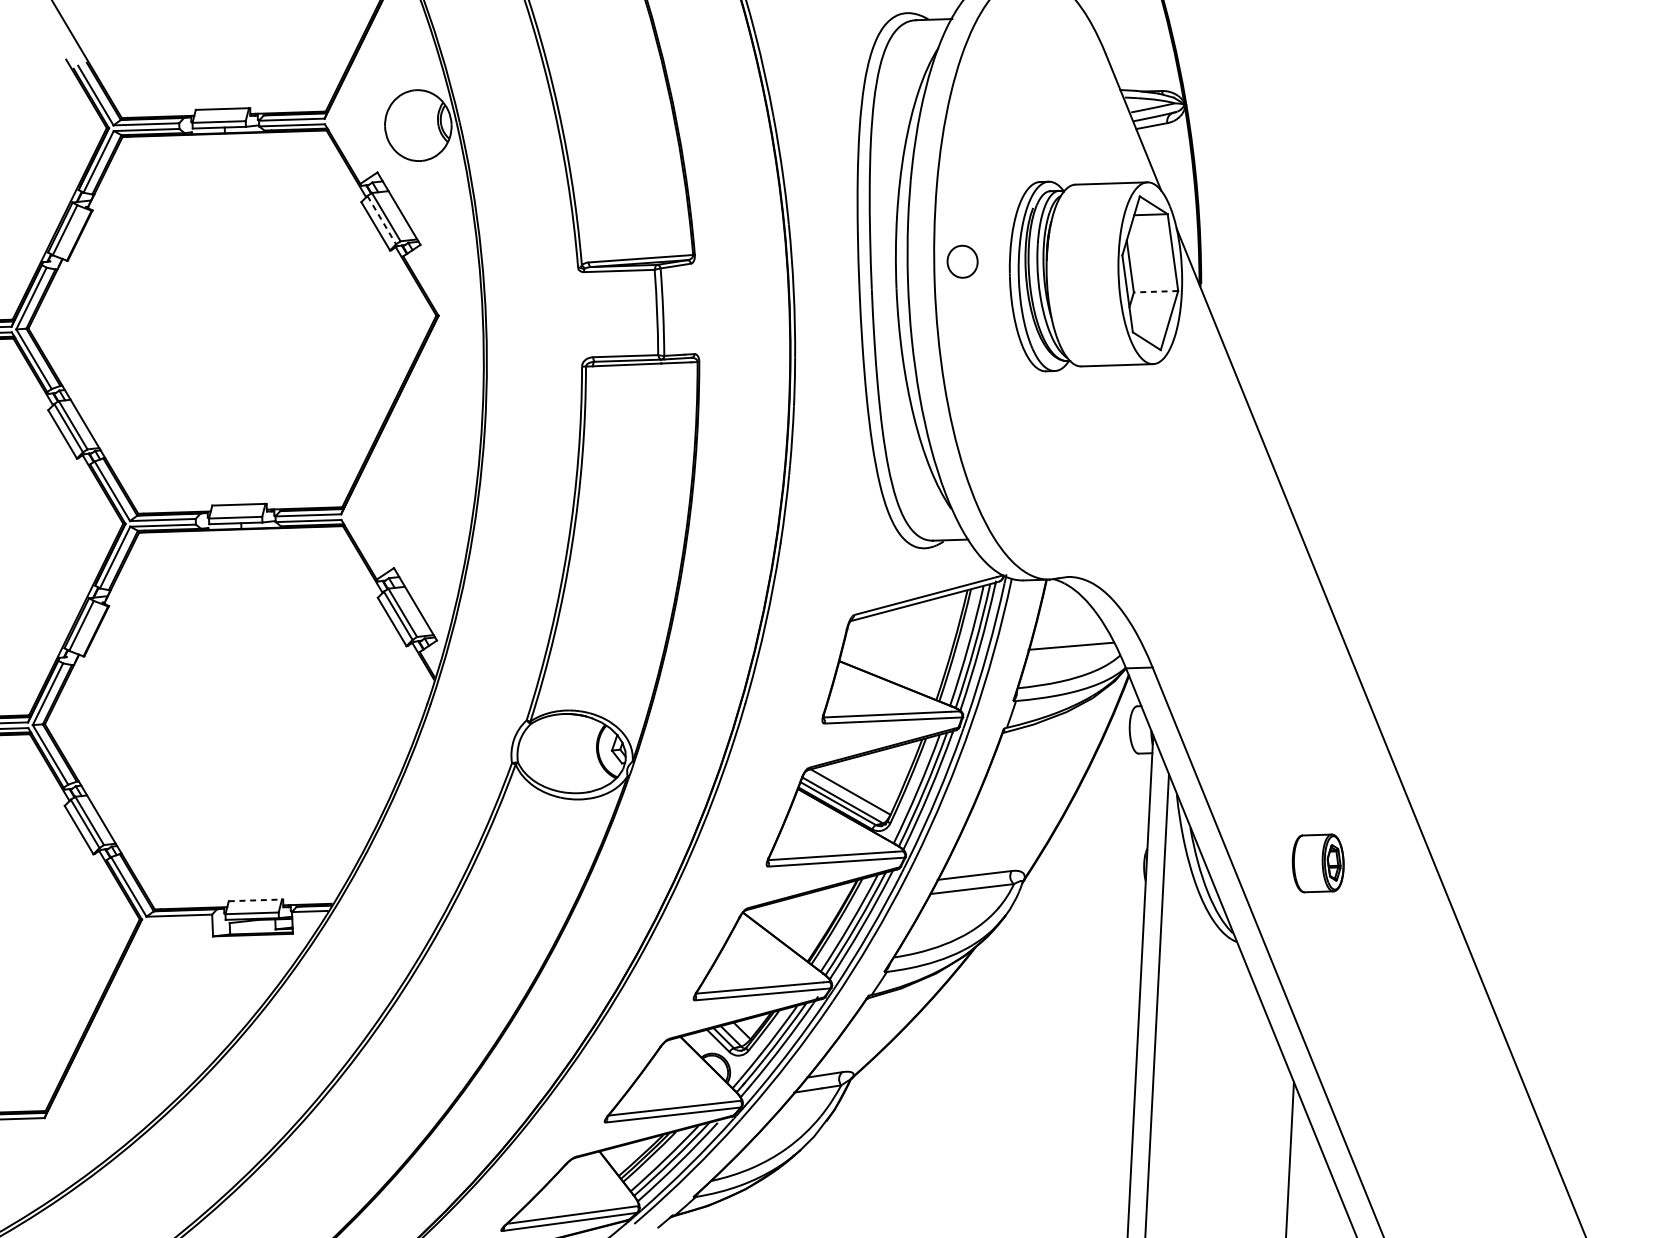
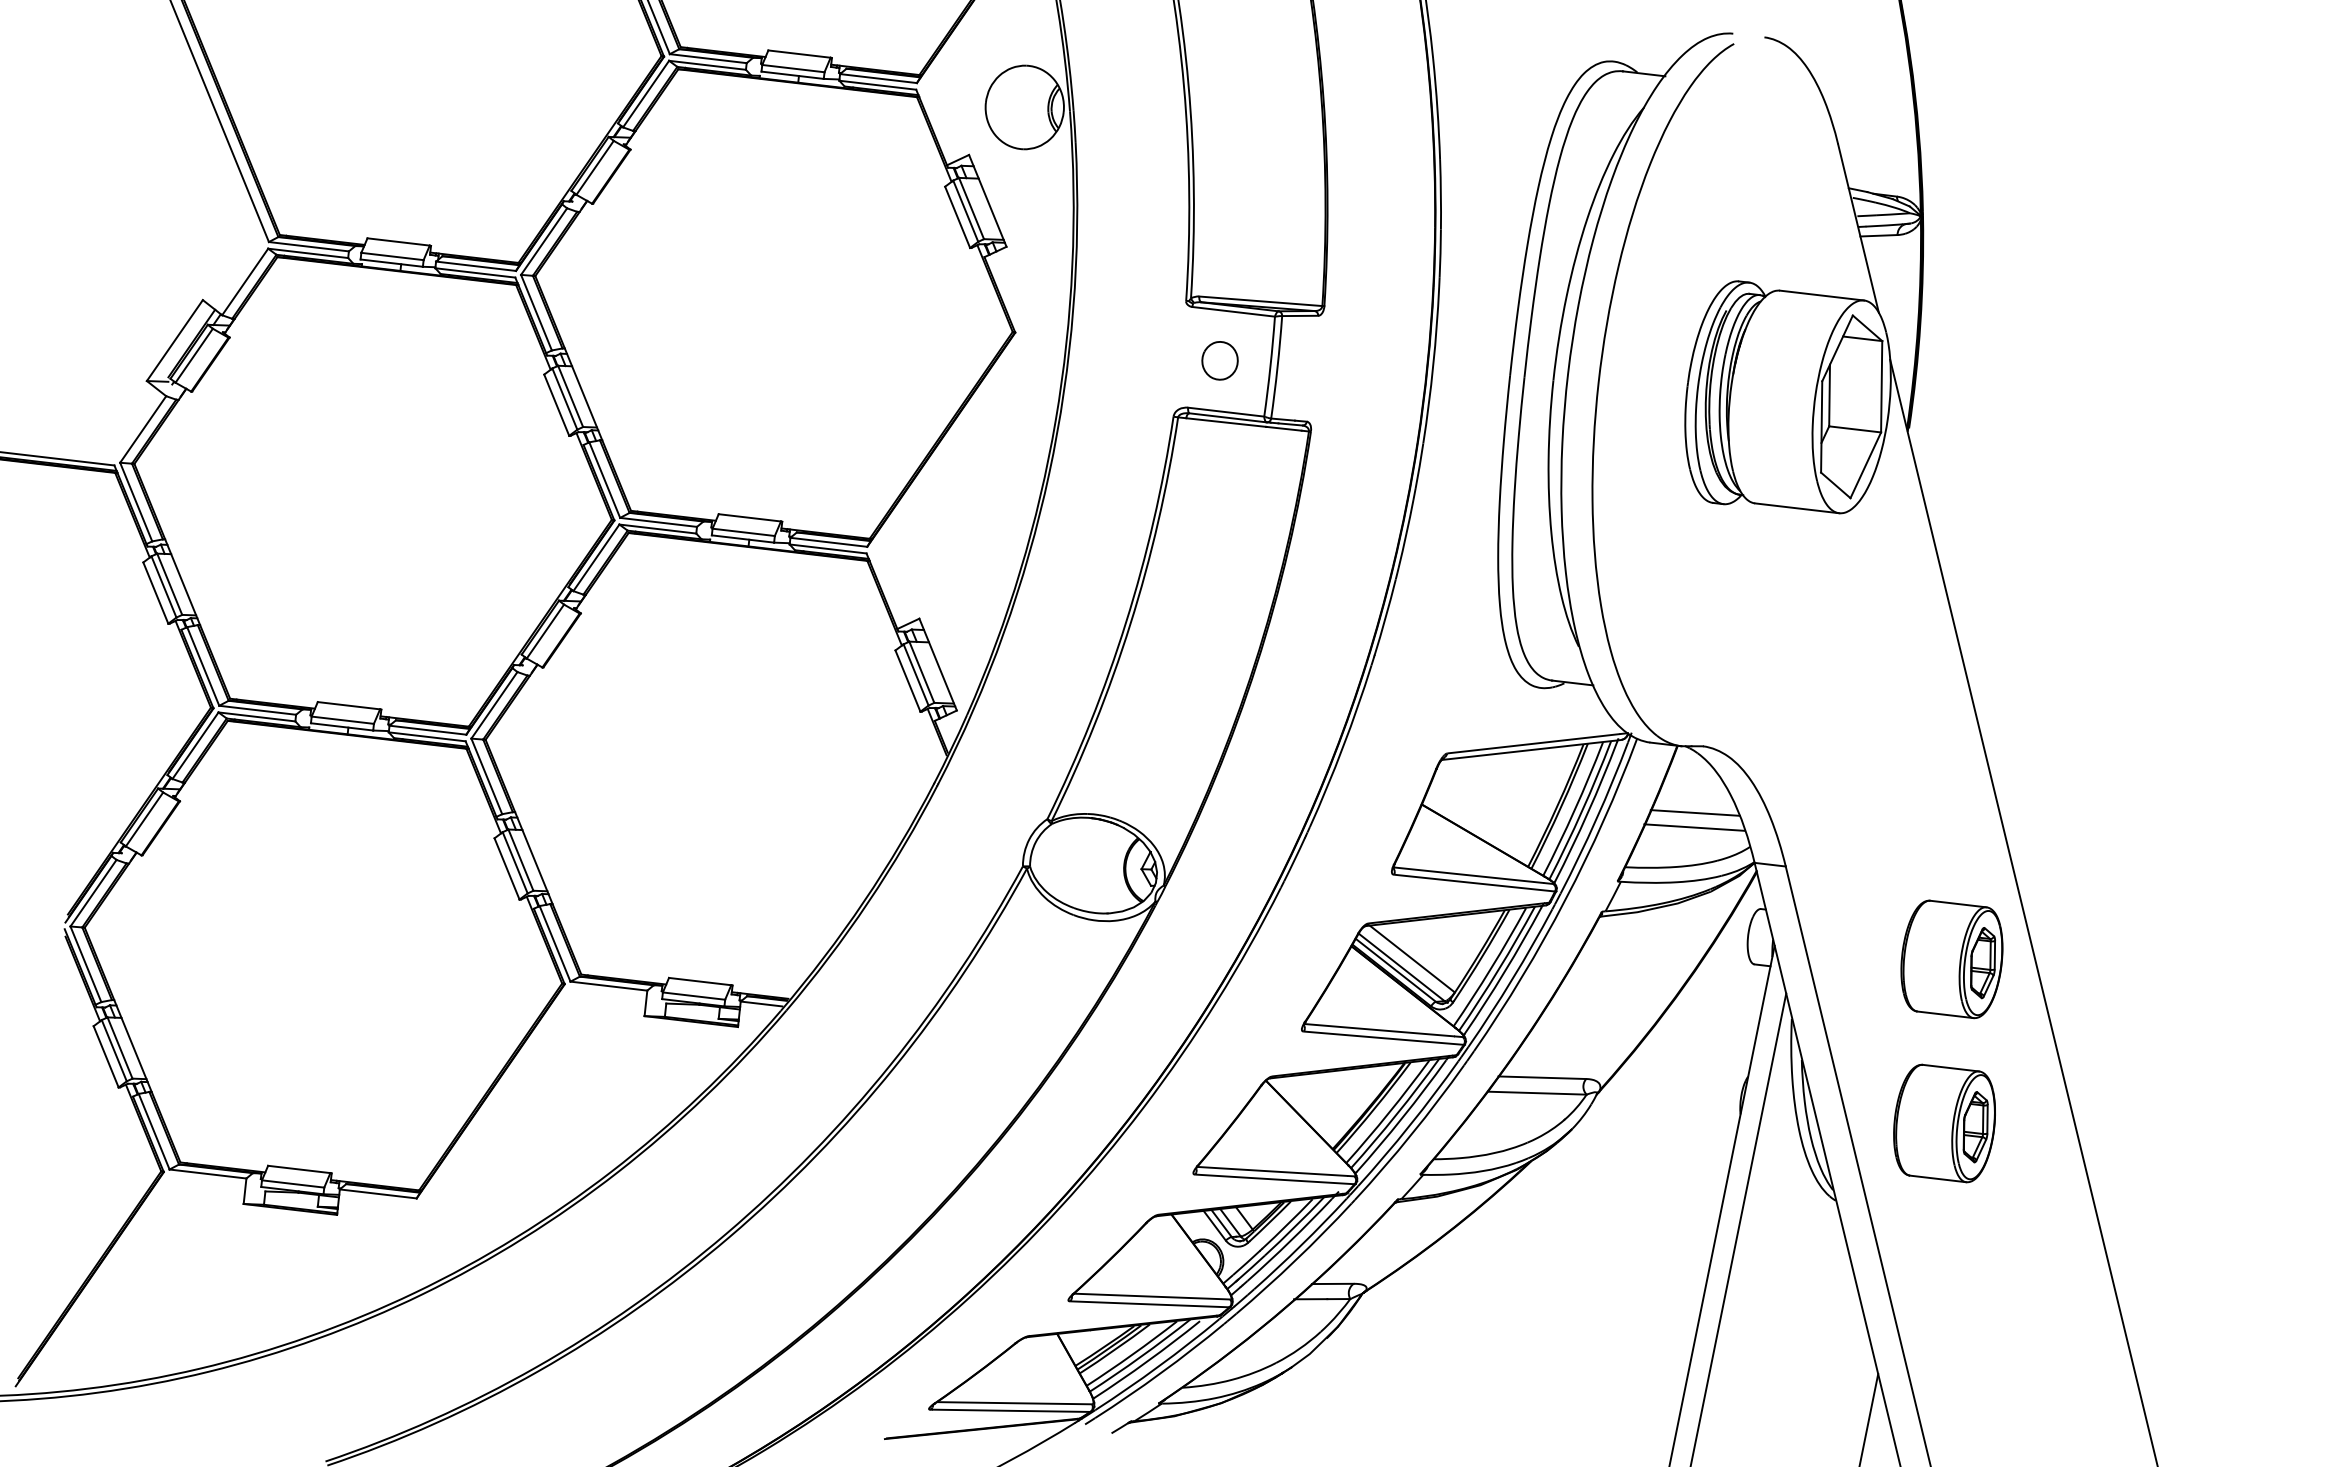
line: (381, 220) -> (965, 211), dashed -> solid
part: (962, 261) -> (1219, 360), moved
line: (1155, 291) -> (1854, 429), dashed -> solid
line: (1069, 633) -> (1694, 812), added
part: (1303, 724) -> (1951, 959), added
part: (1318, 863) -> (1944, 1123), size x1.67
line: (255, 900) -> (700, 981), dashed -> solid

